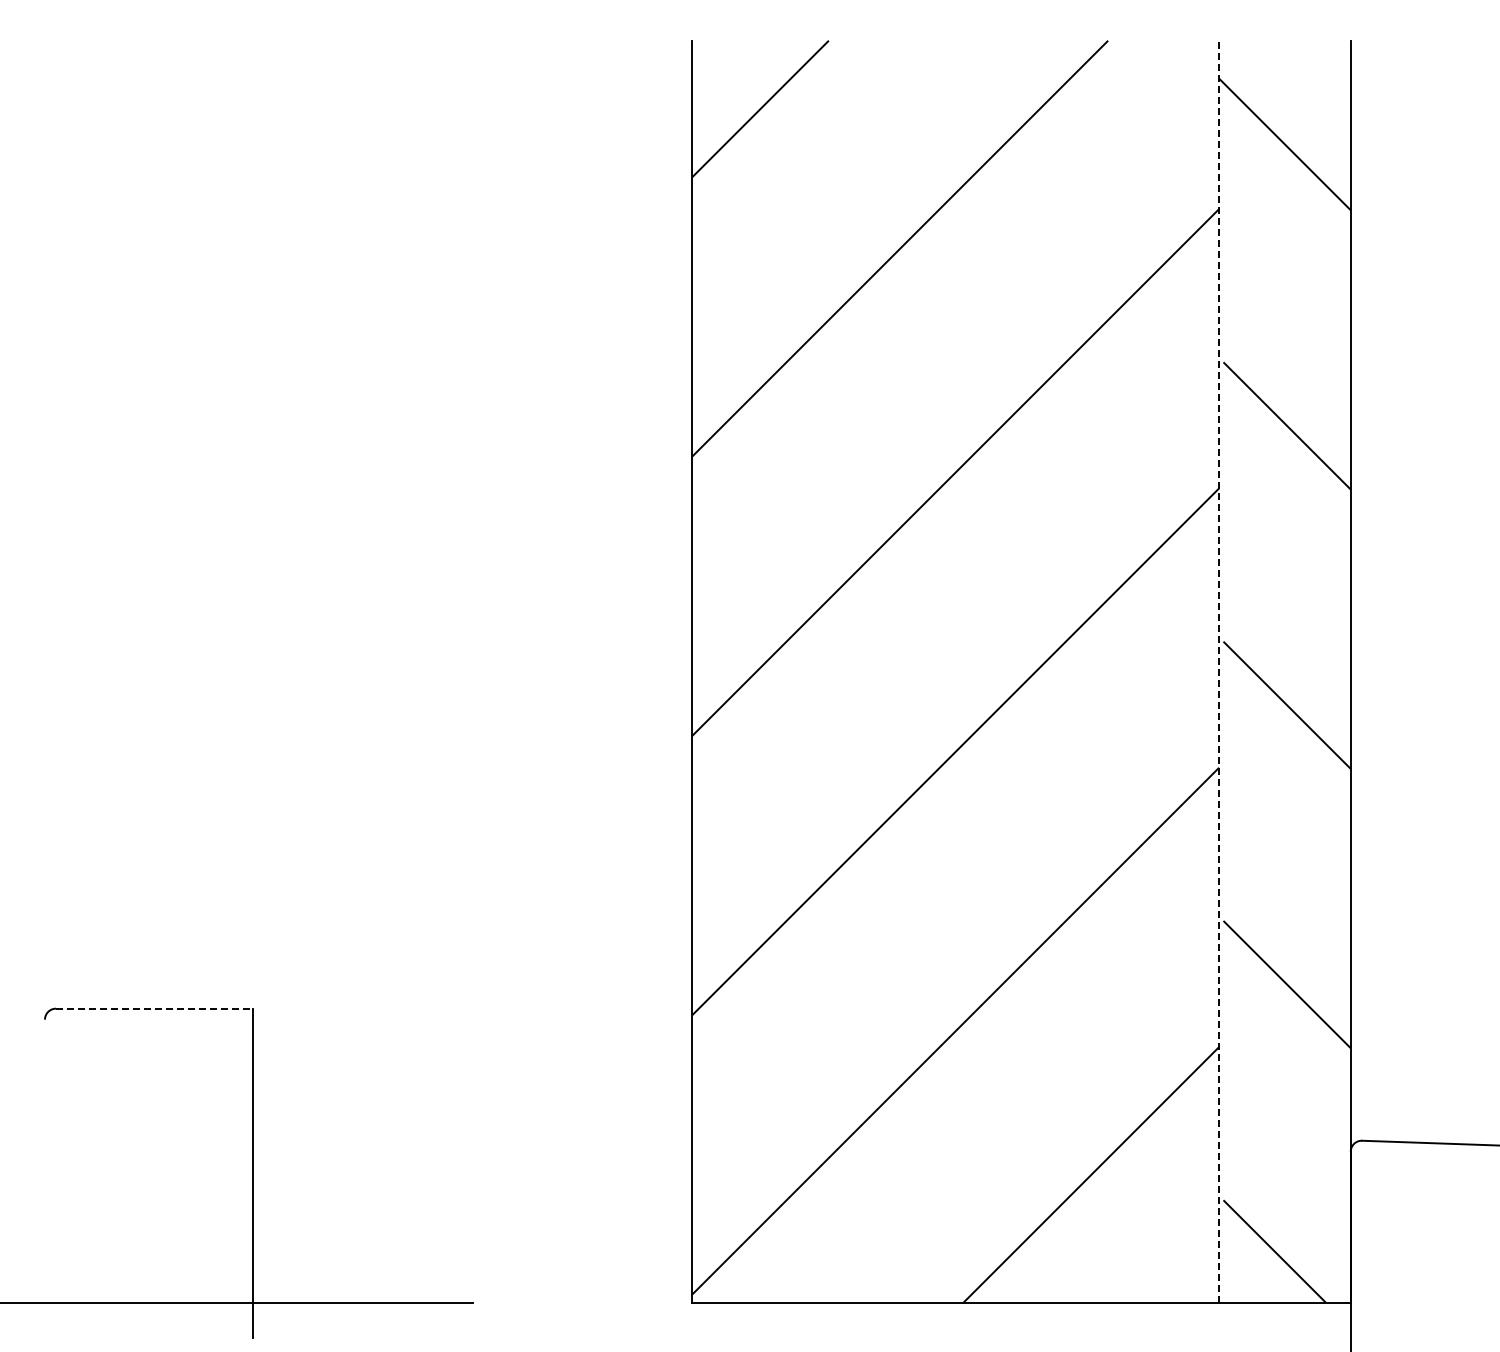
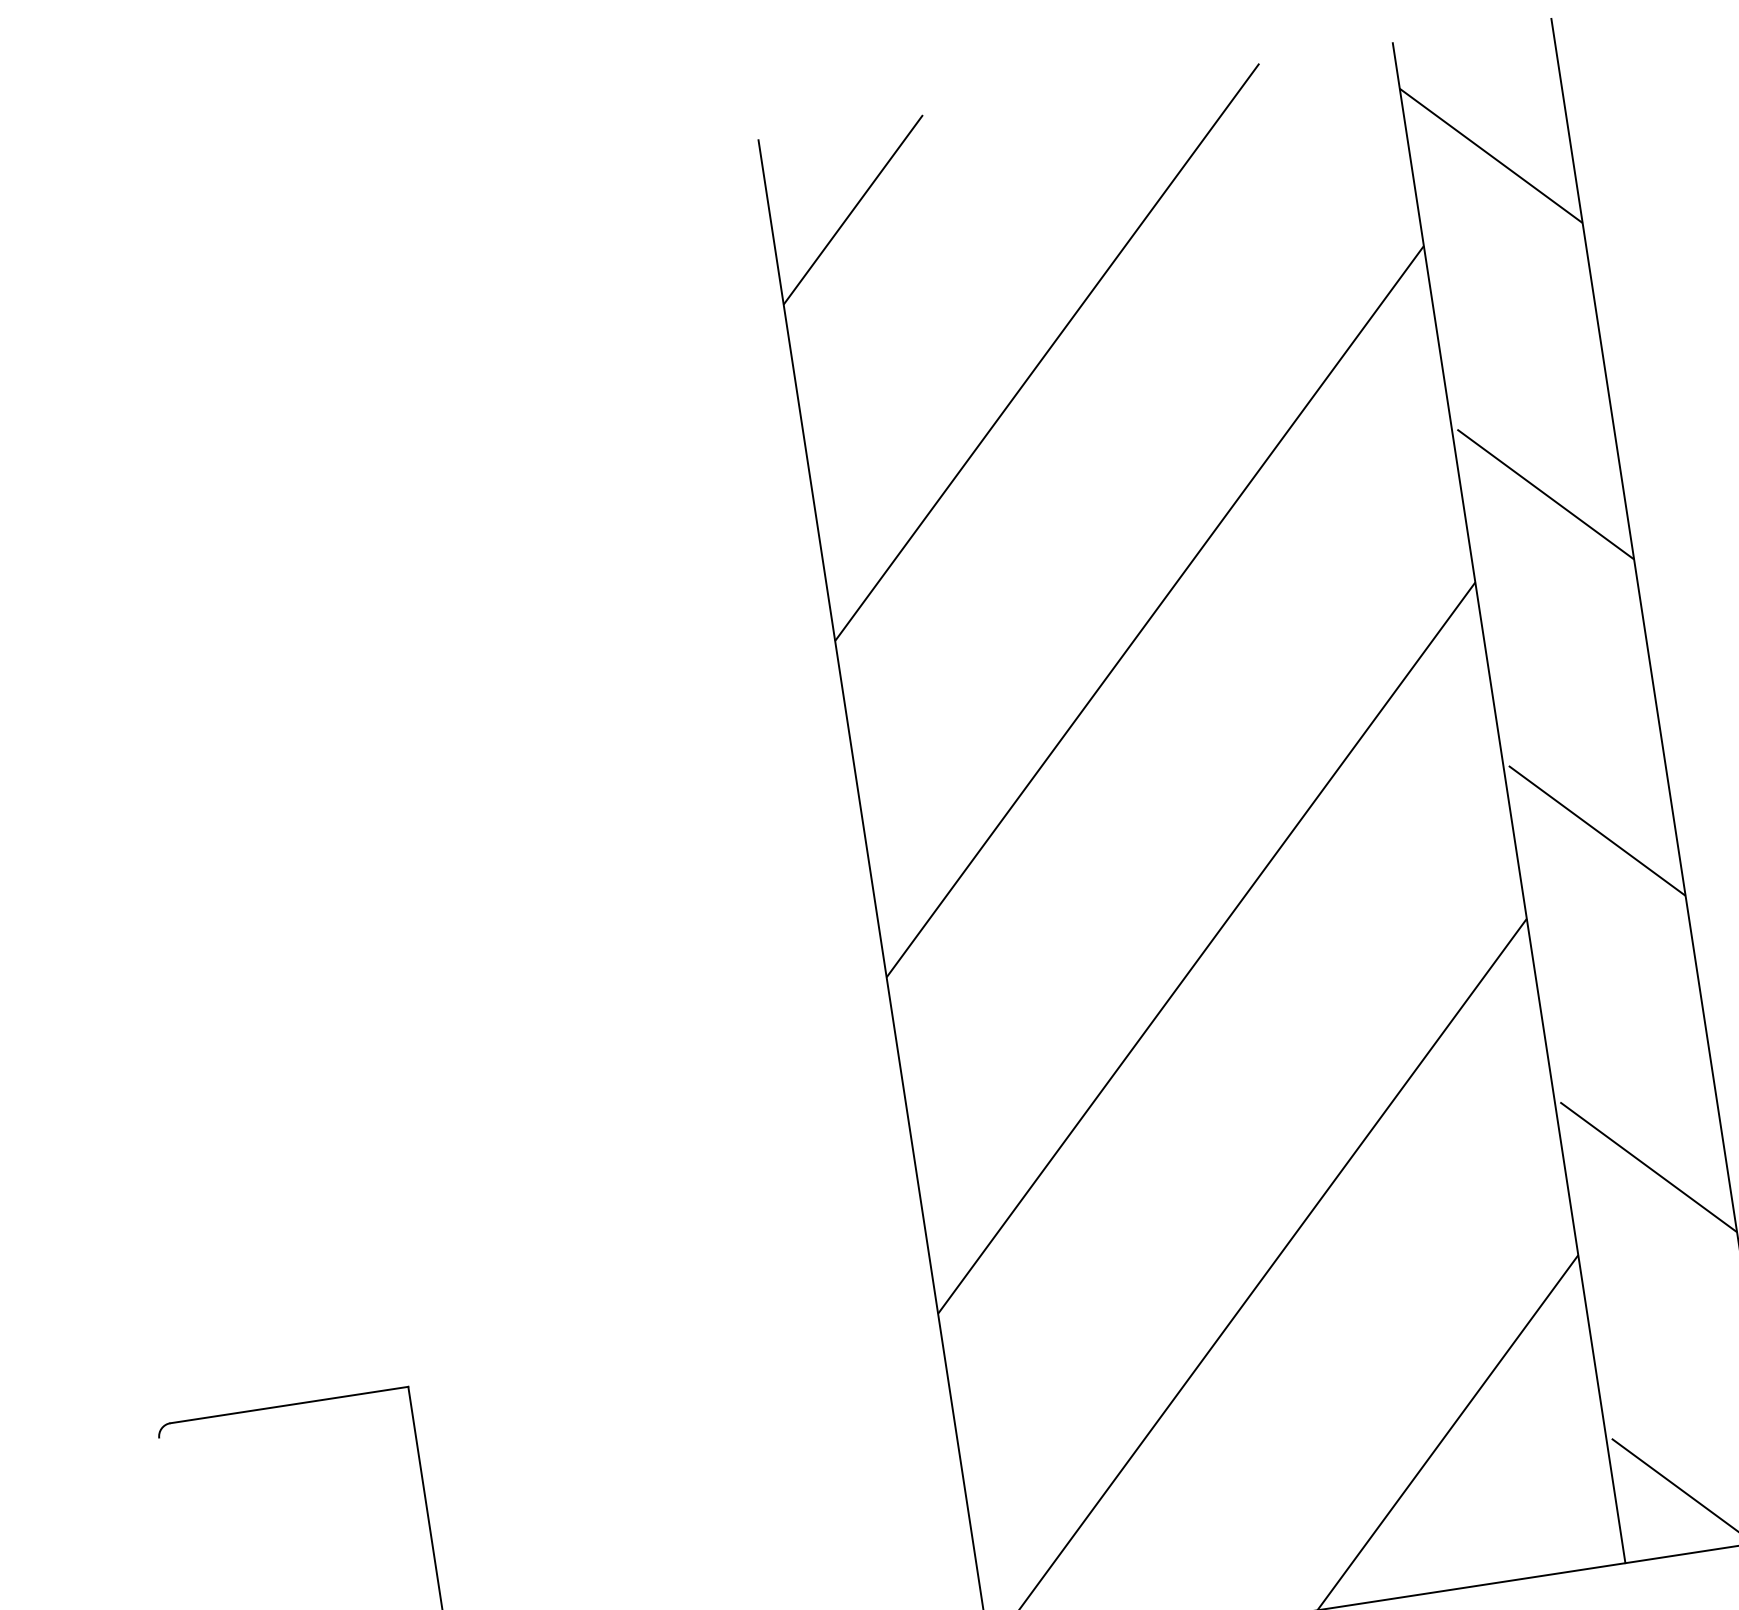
line: (1219, 671) -> (1509, 802), dashed -> solid
line: (154, 1008) -> (289, 1404), dashed -> solid

